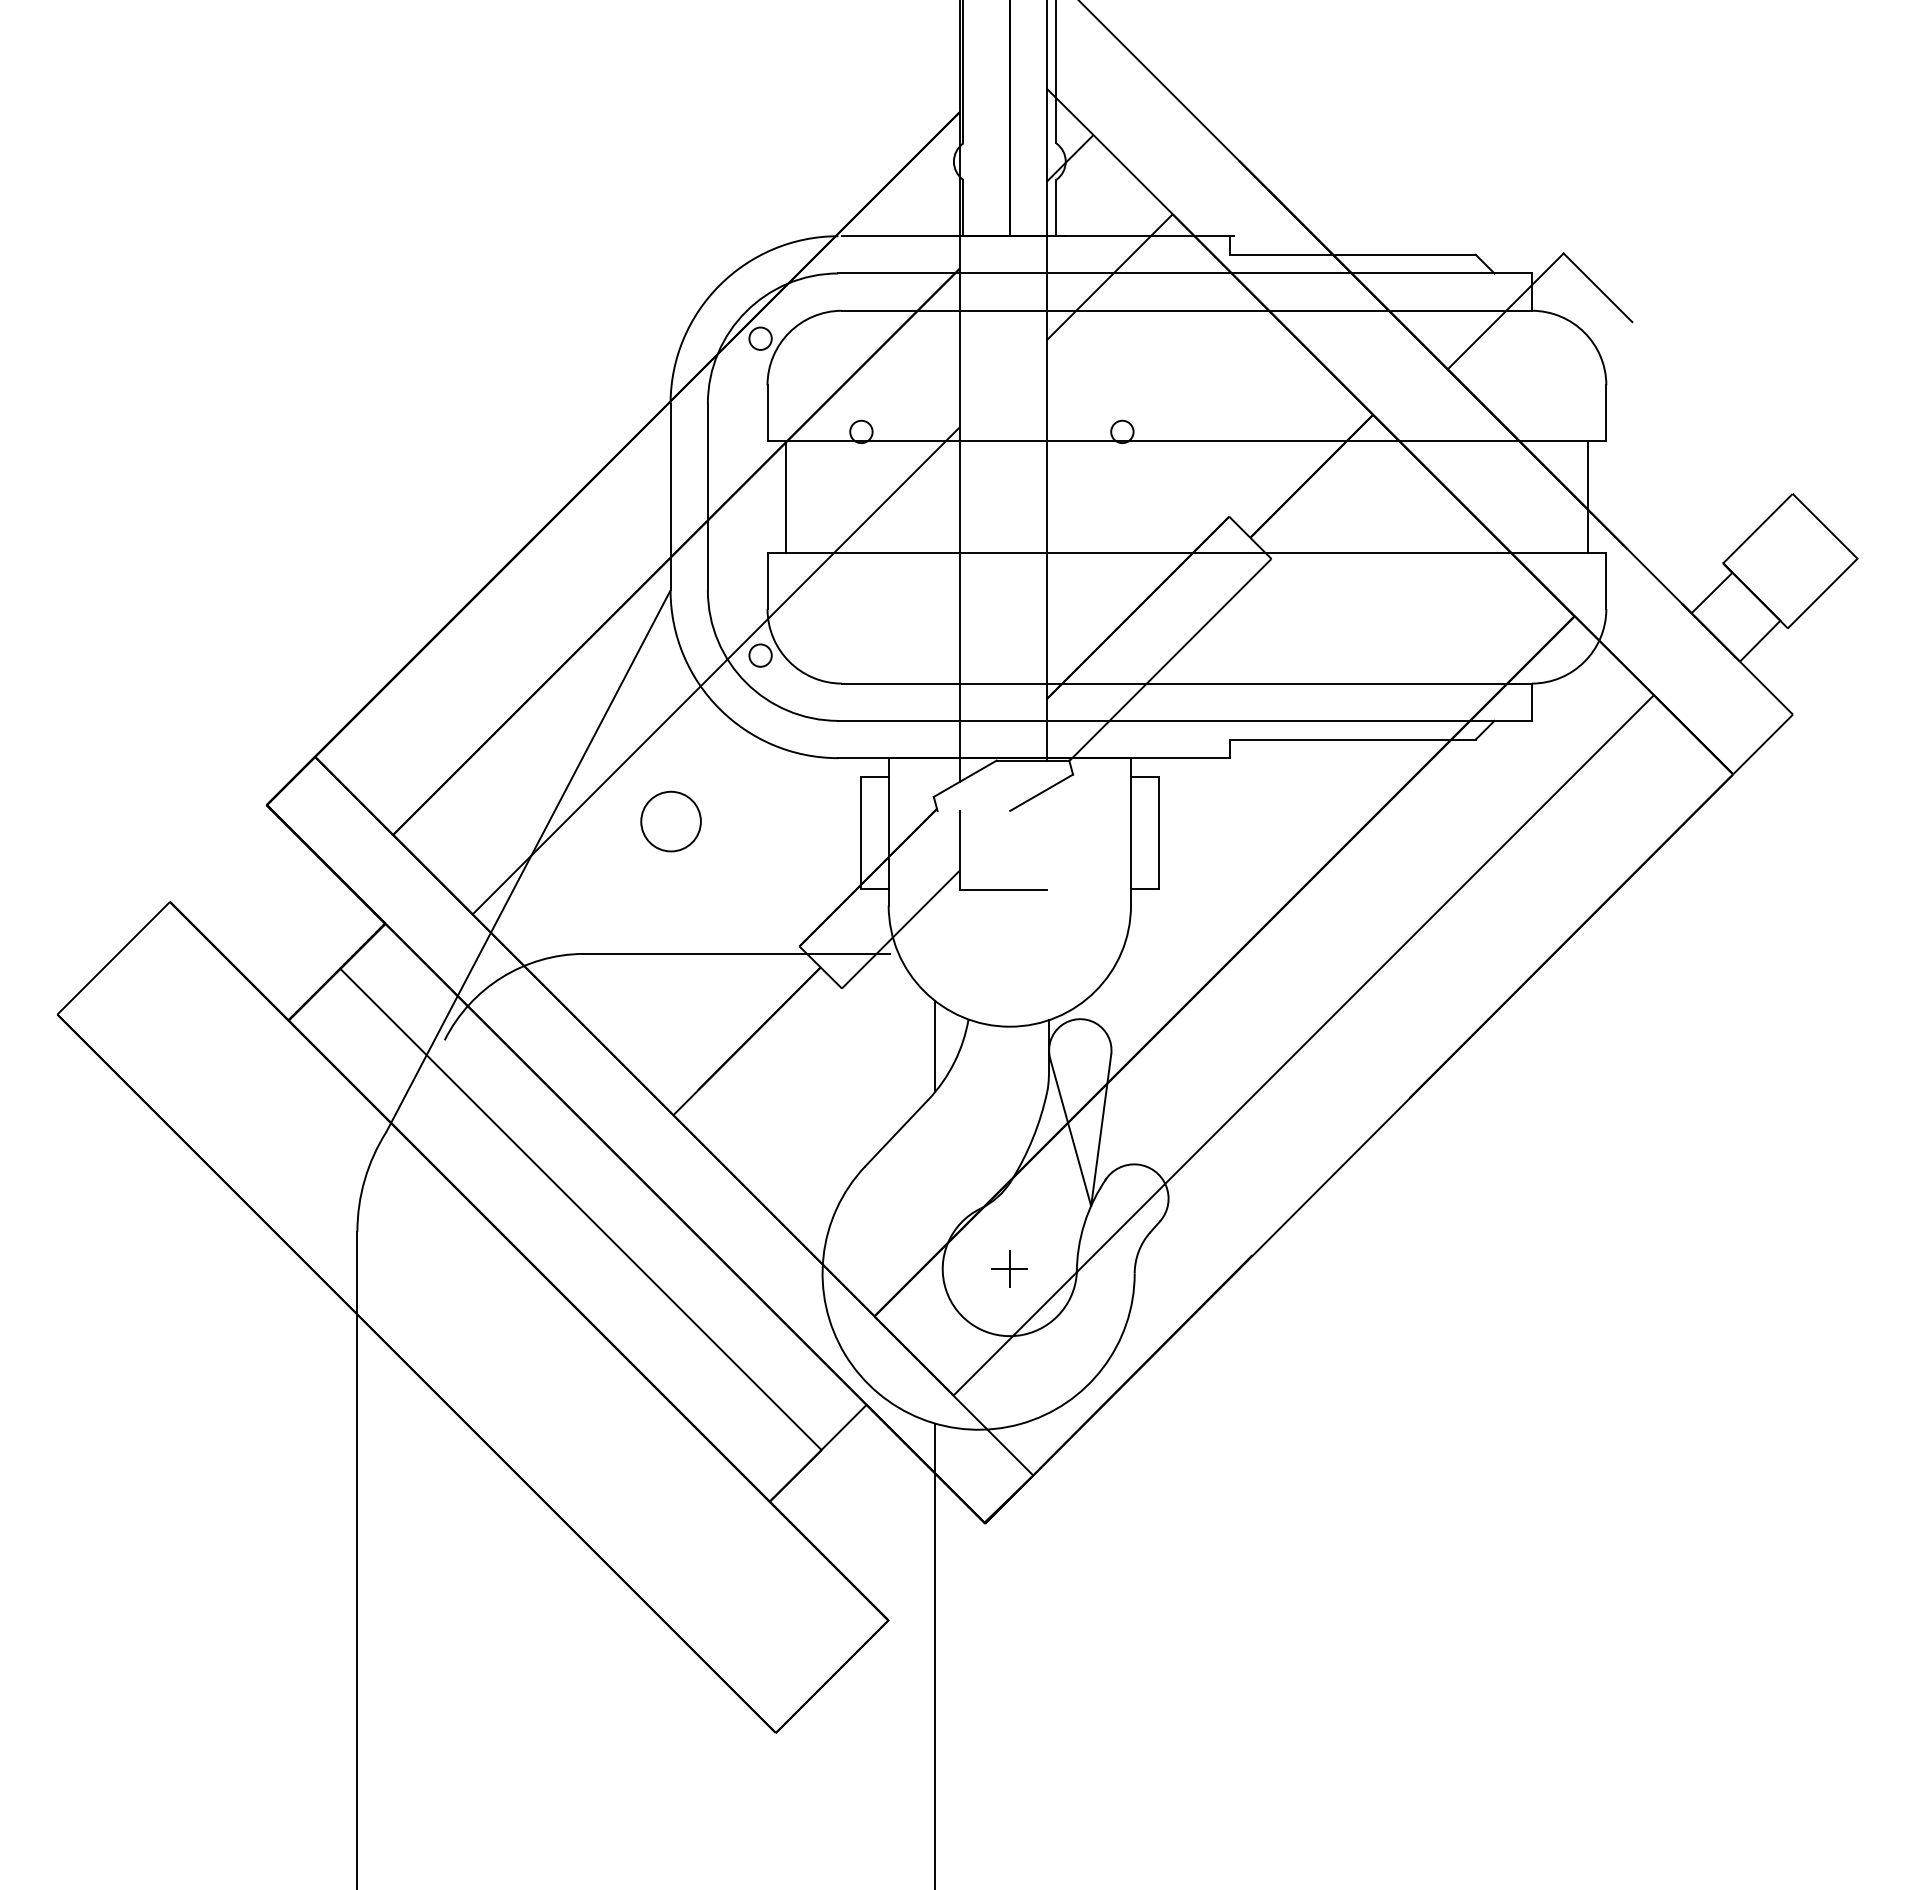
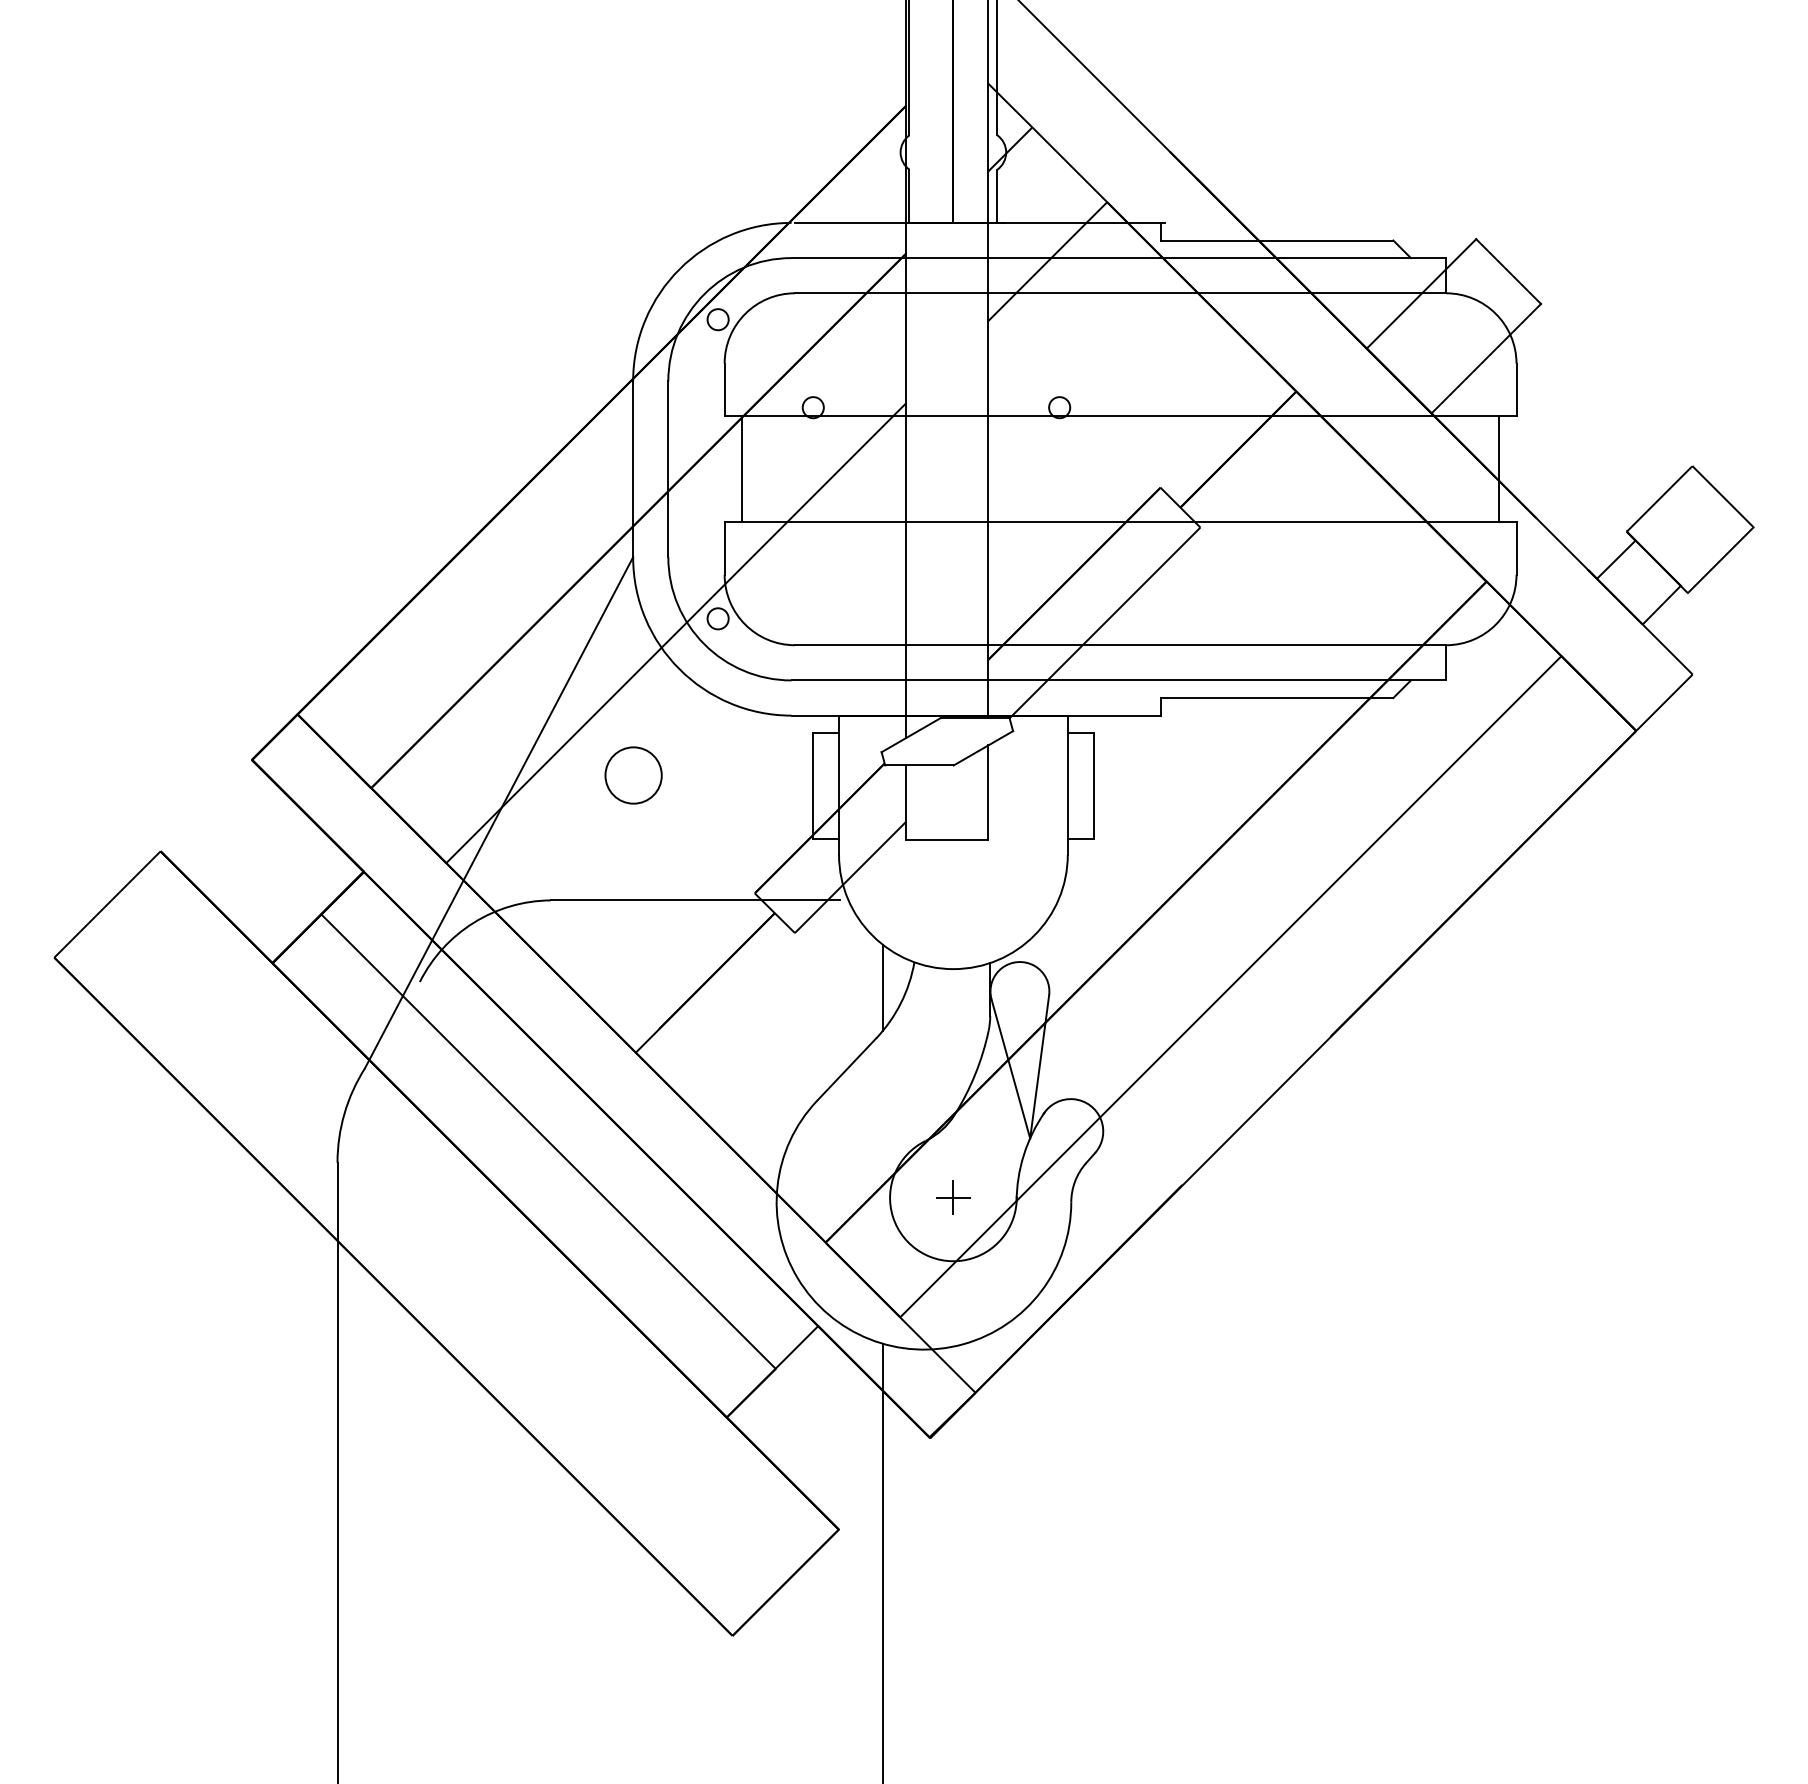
line: (1574, 380) -> (1486, 359), added
line: (973, 810) -> (919, 765), added
line: (1046, 839) -> (988, 792), added

